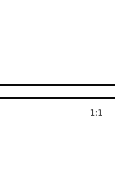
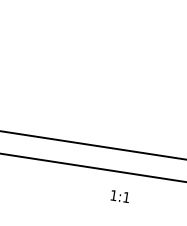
text: (96, 112) -> (120, 196), moved

